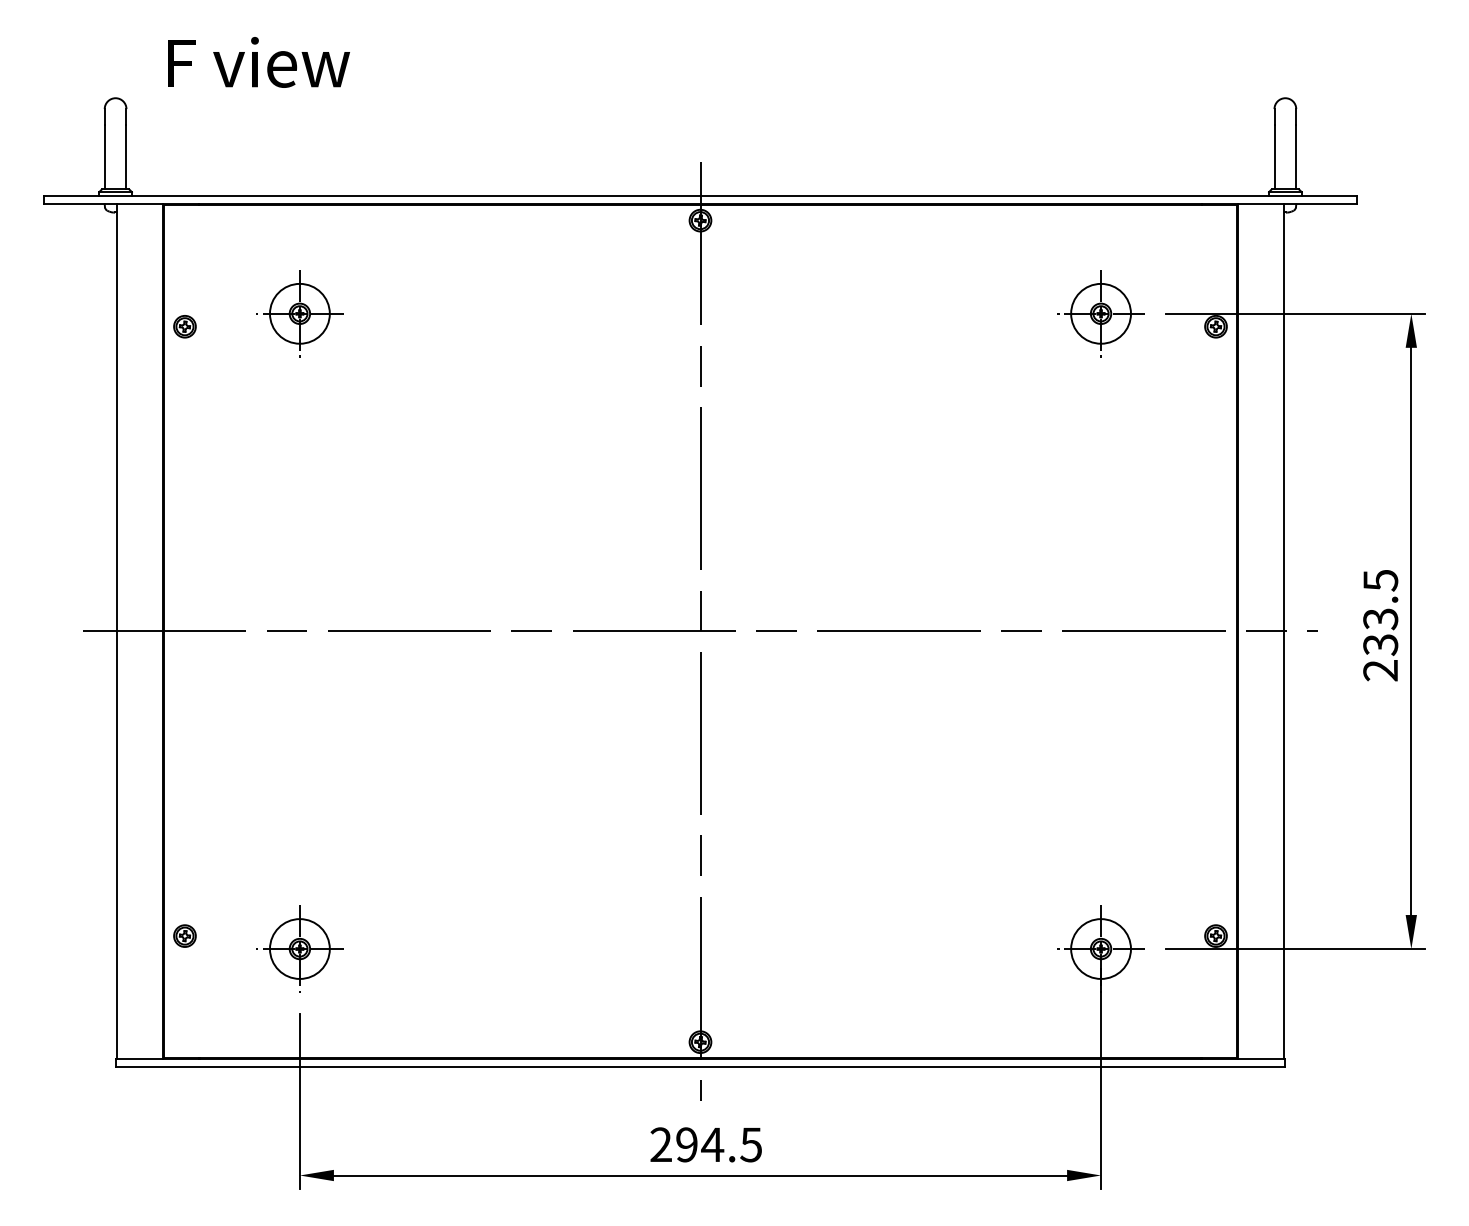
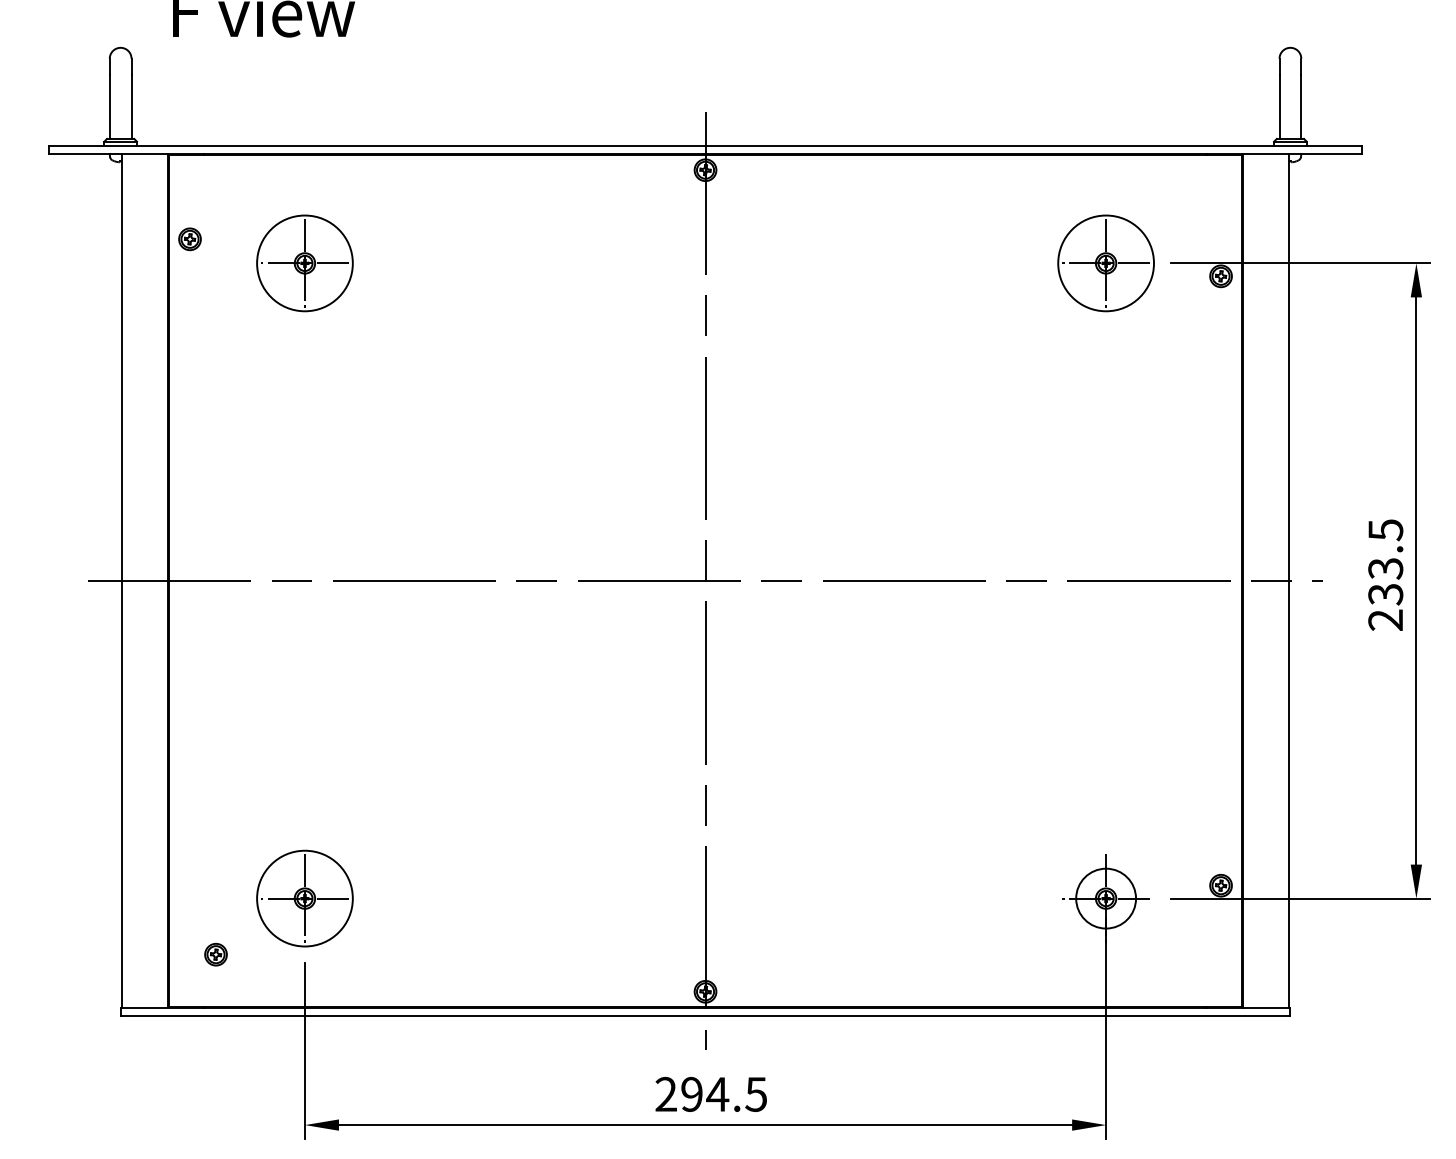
circle: (299, 313) -> (304, 263), size x1.6
circle: (1100, 313) -> (1105, 263), size x1.6
part: (184, 326) -> (189, 239), moved
part: (184, 935) -> (215, 954), moved
circle: (299, 948) -> (304, 898), size x1.6

